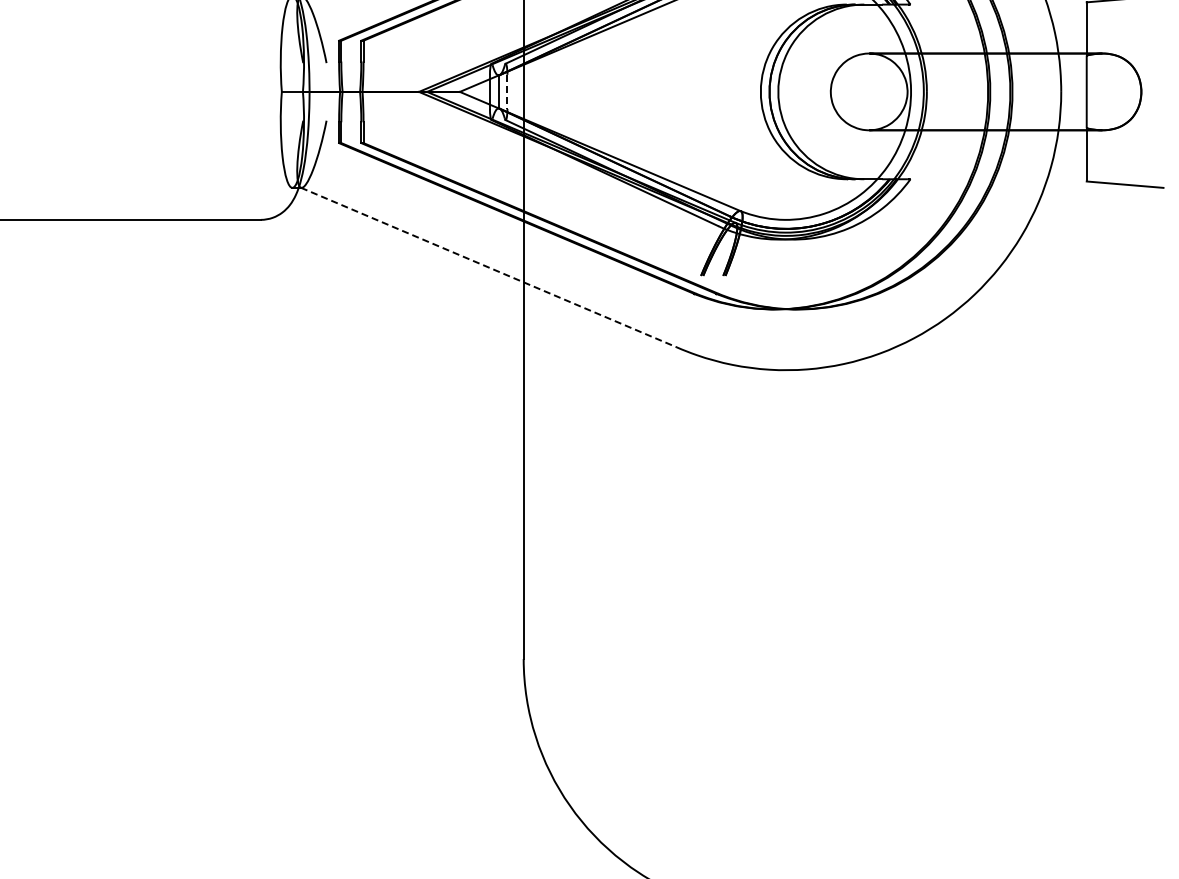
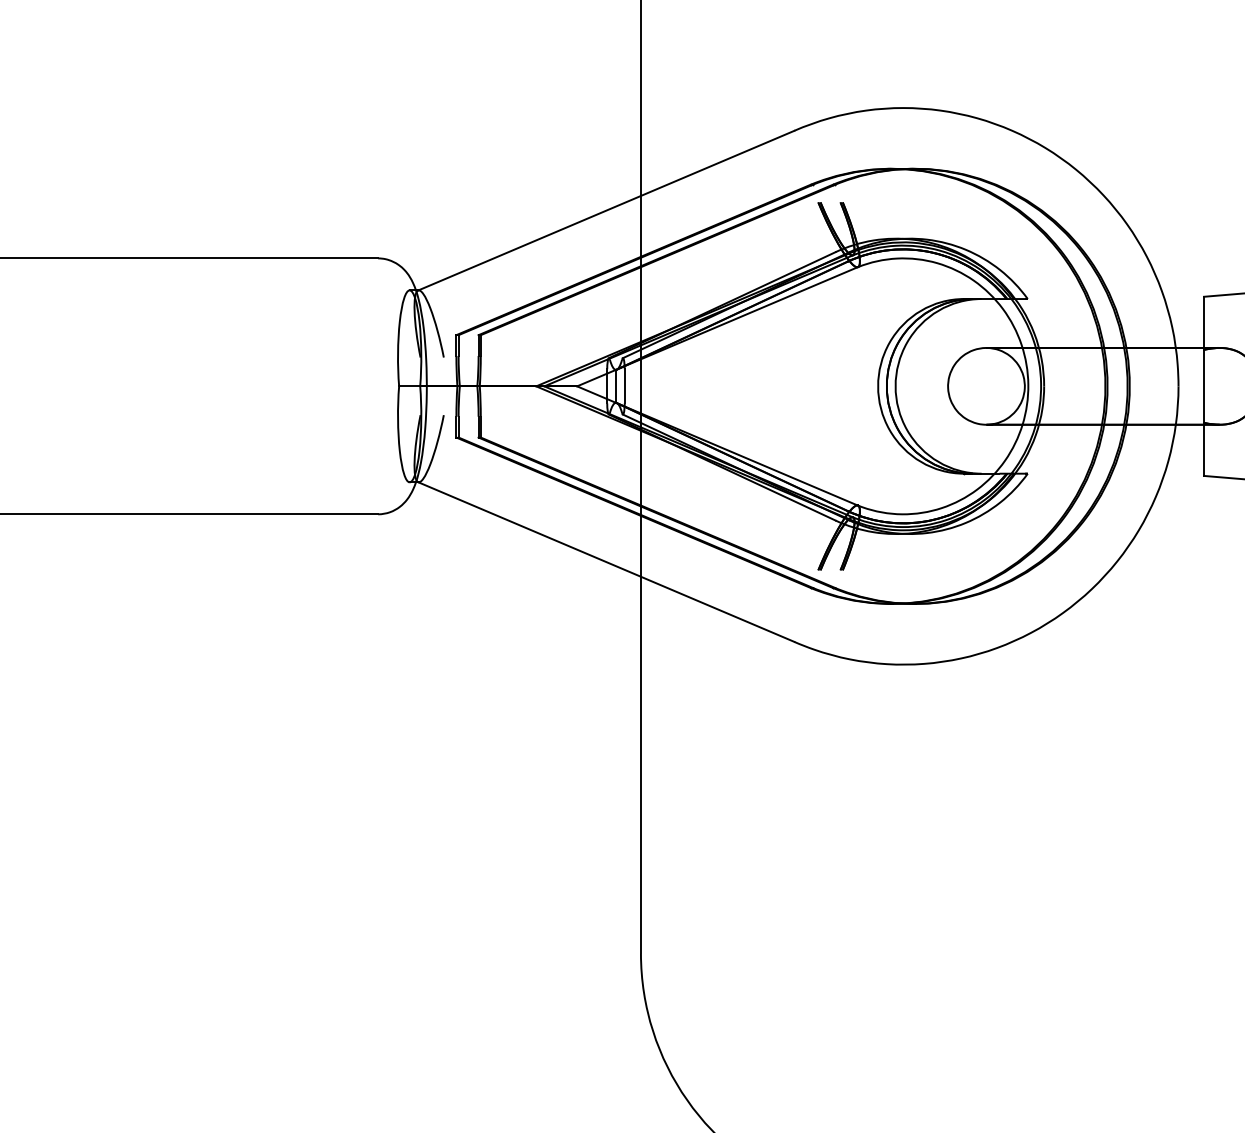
line: (507, 92) -> (624, 386), dashed -> solid
line: (489, 268) -> (606, 562), dashed -> solid

